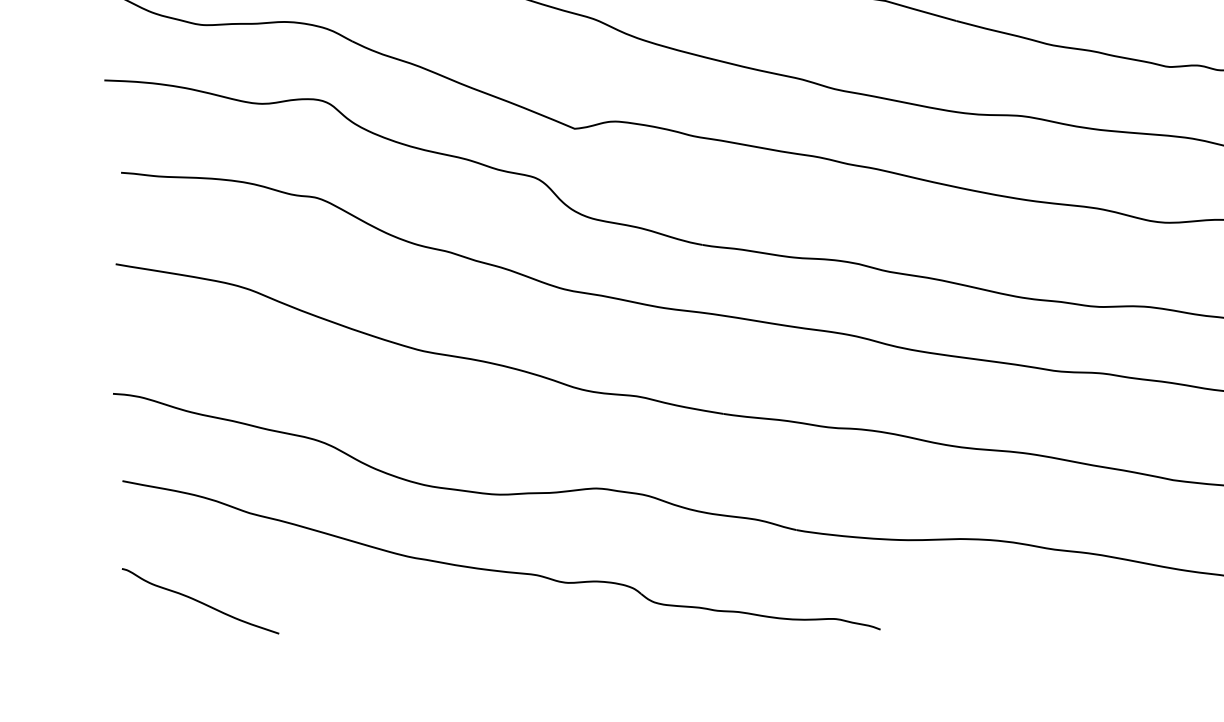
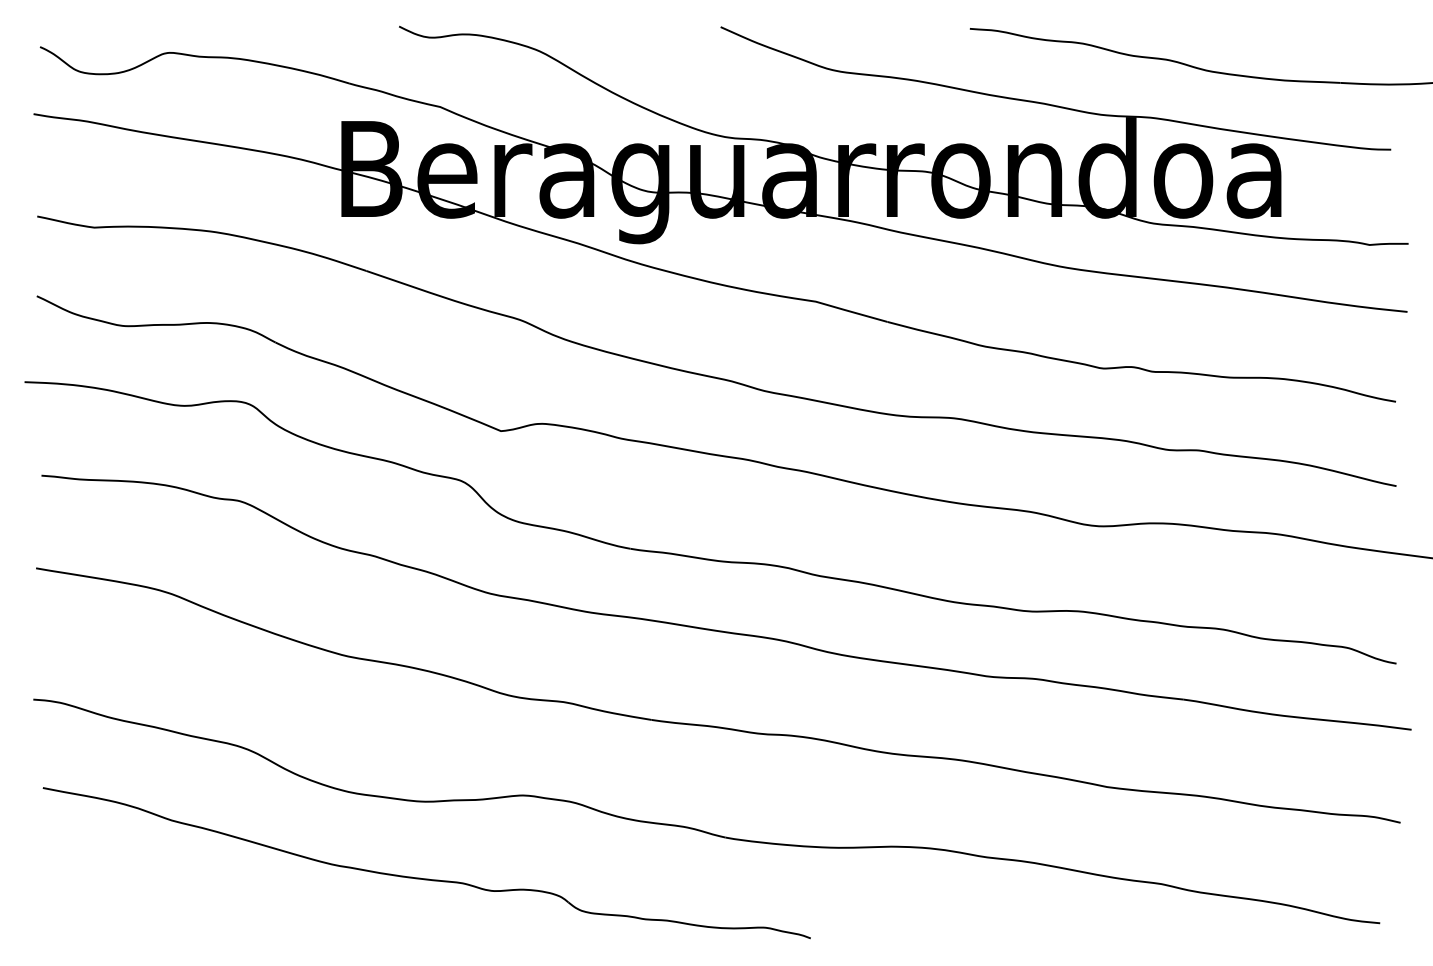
curve: (200, 601) -> (121, 909), removed

